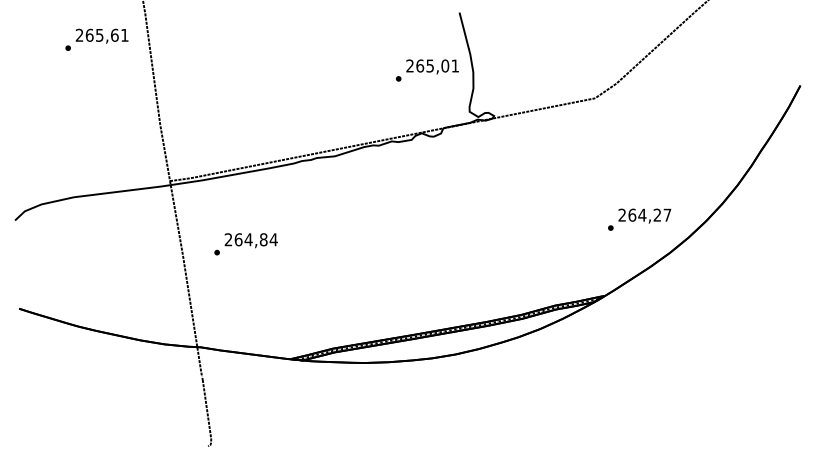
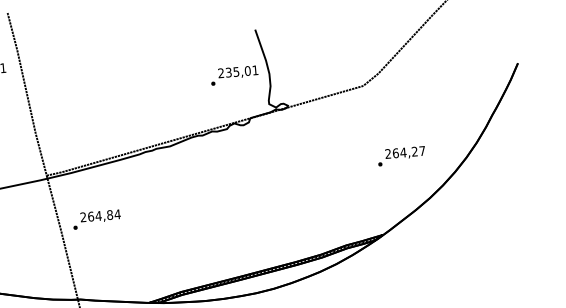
text: (420, 65) -> (229, 72), 265,01 -> 235,01
text: (639, 219) -> (401, 156), moved
text: (245, 244) -> (96, 219), moved

